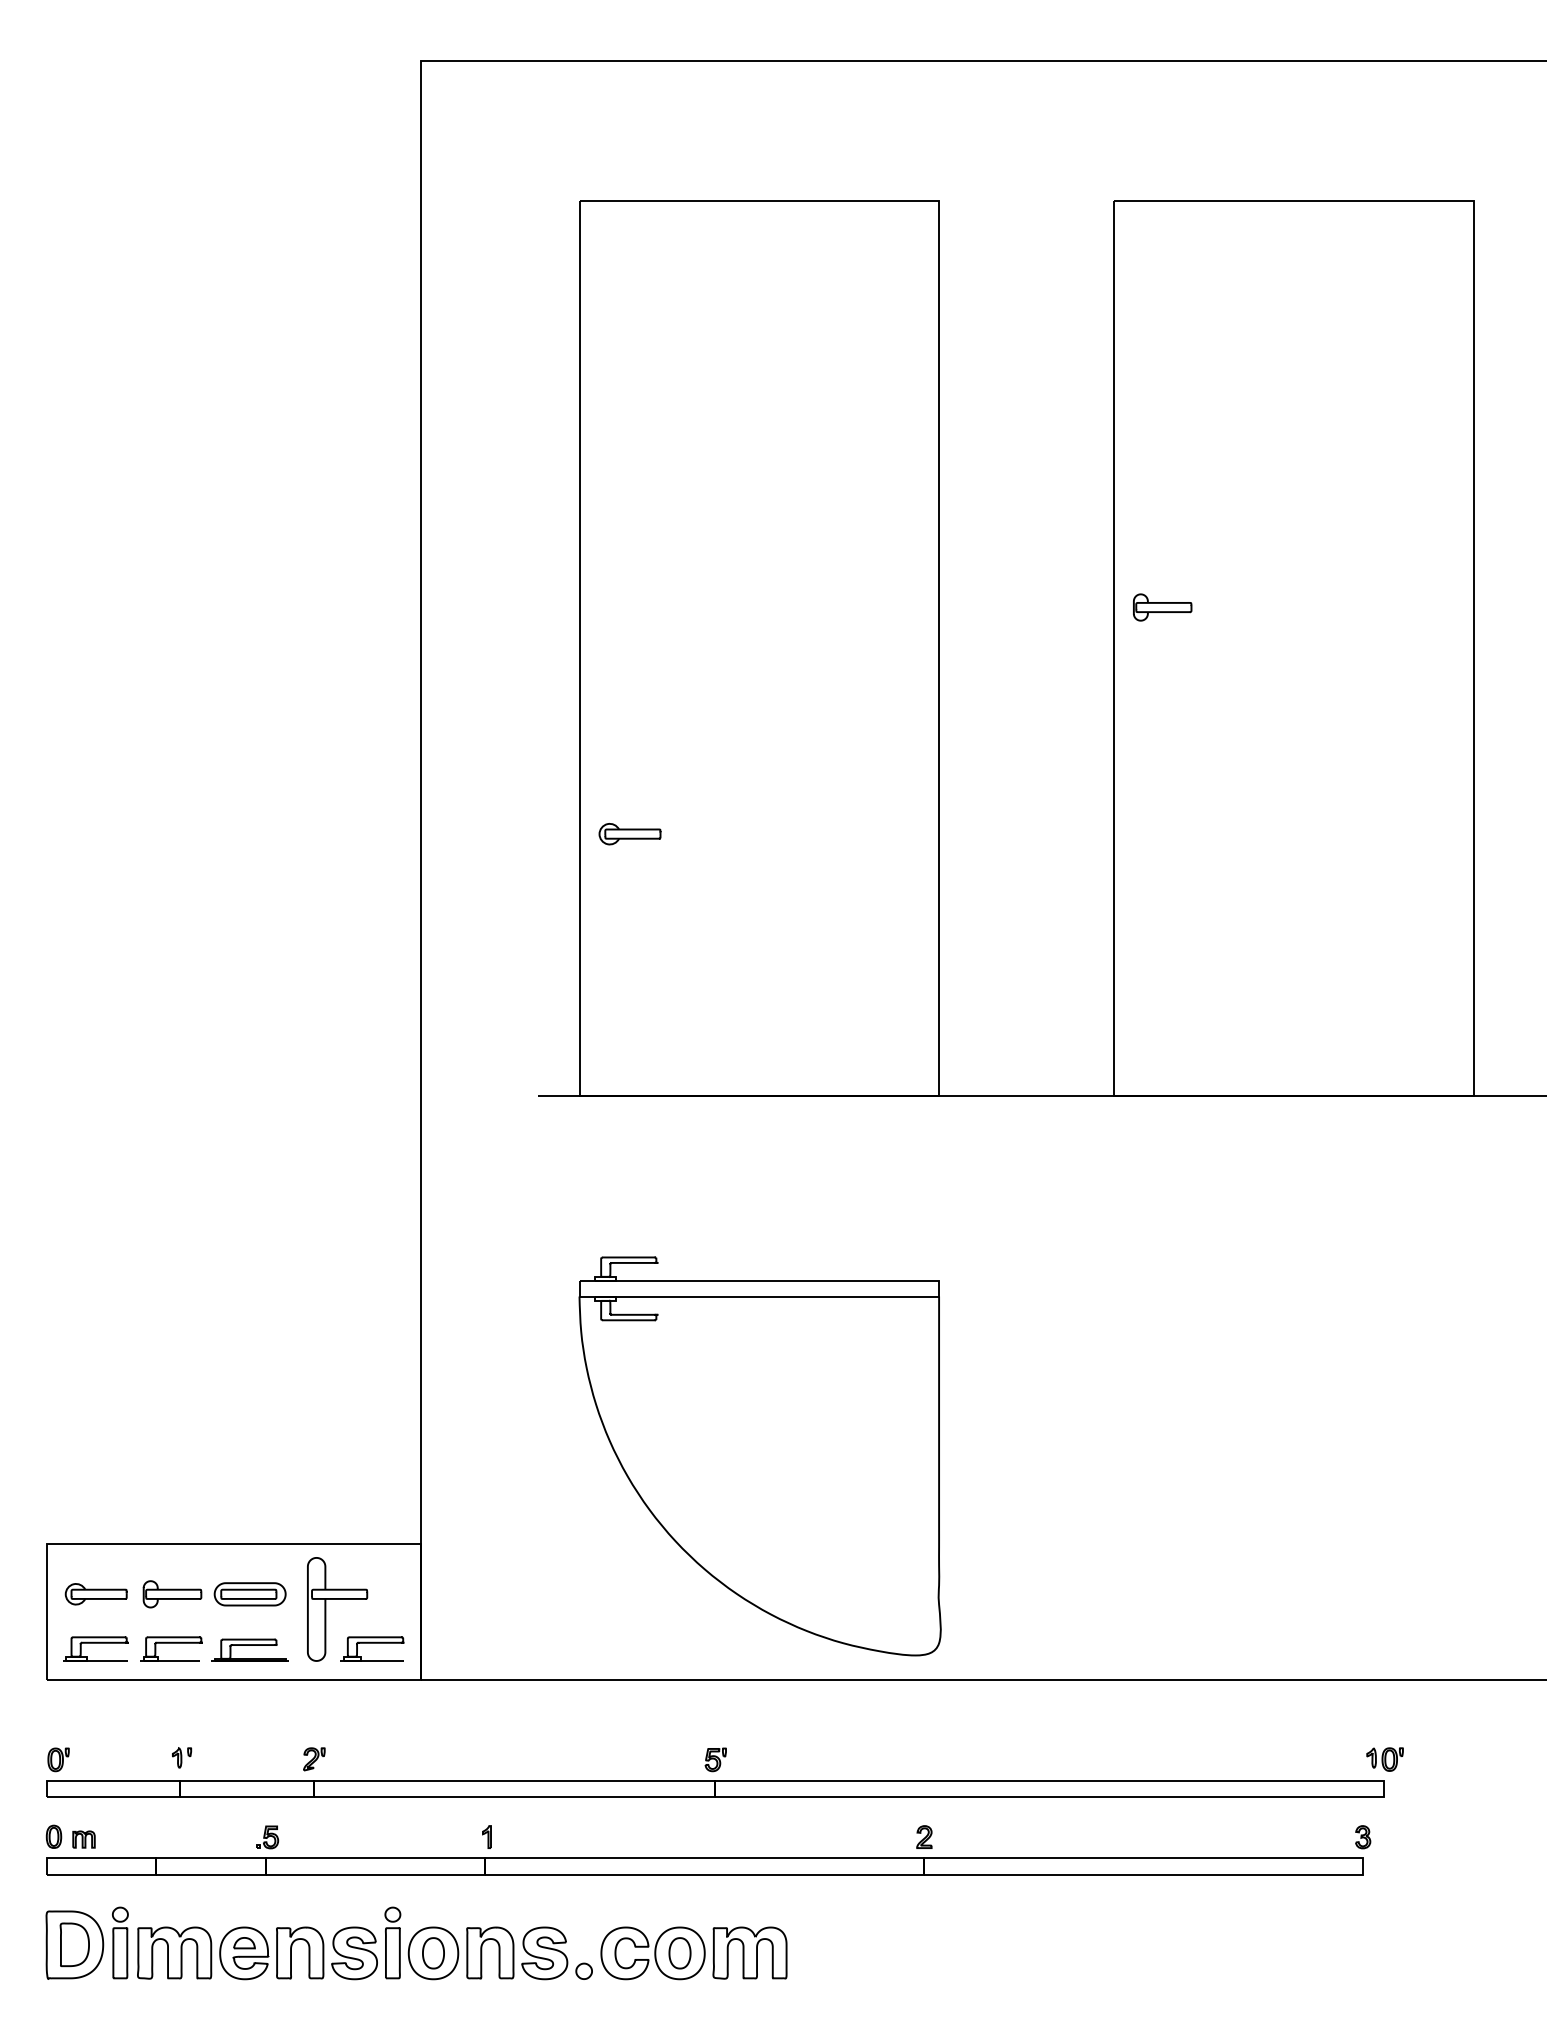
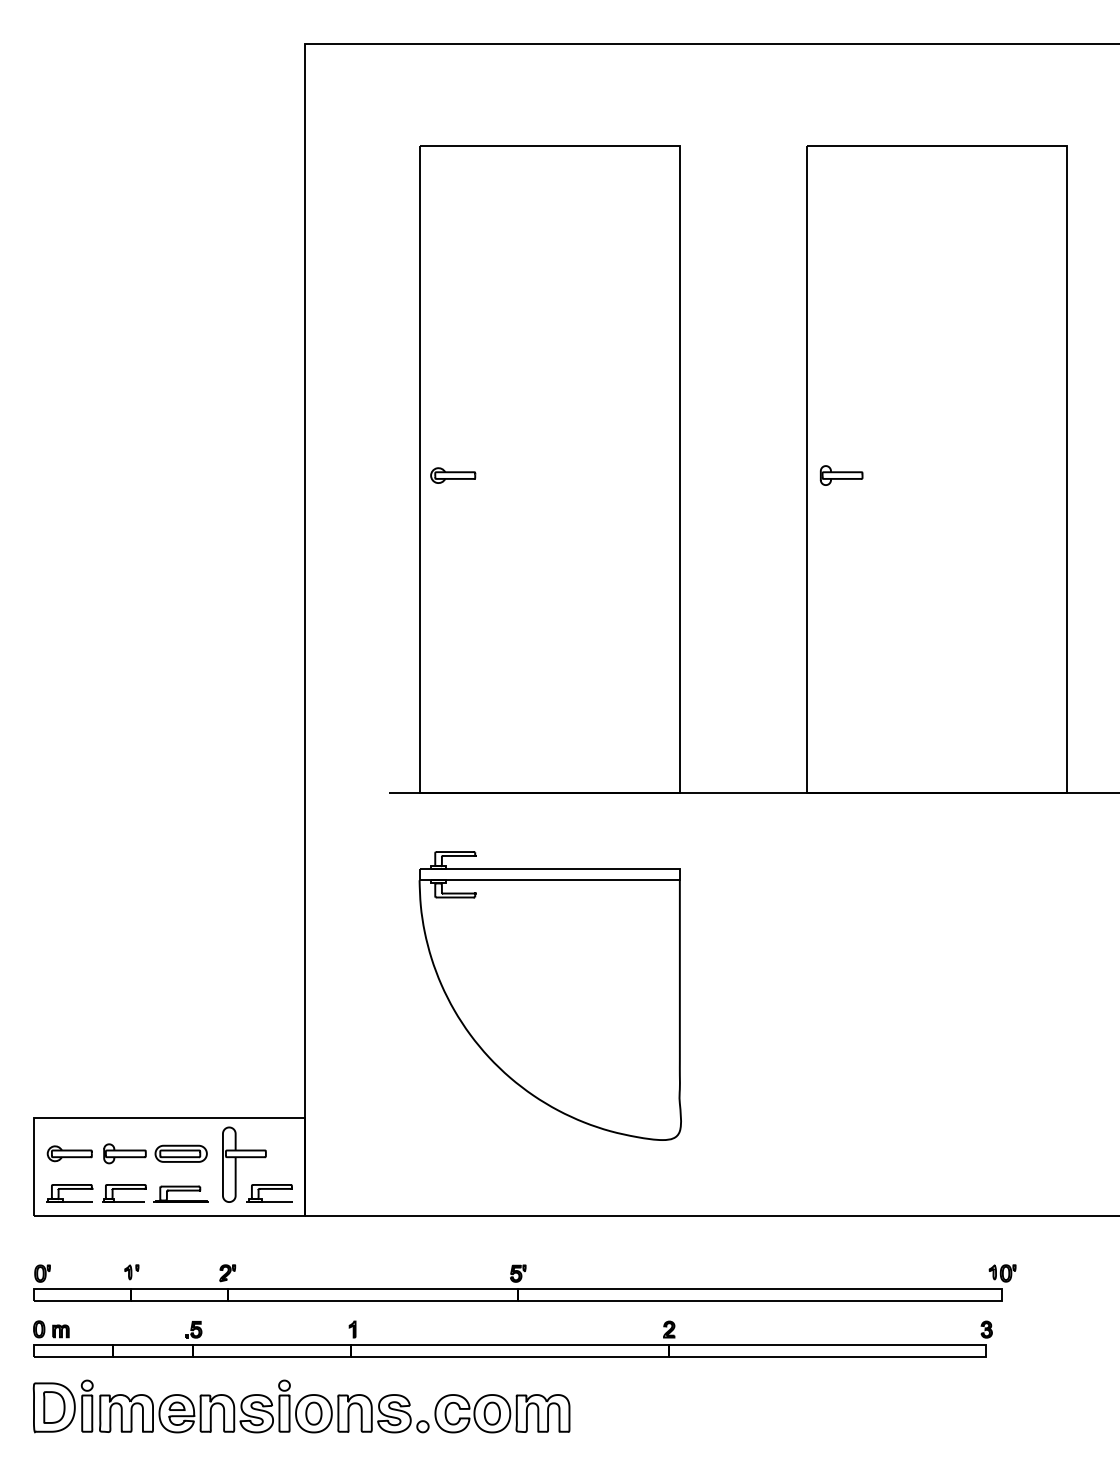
part: (1162, 607) -> (841, 475), moved
part: (630, 833) -> (453, 475), moved
part: (758, 1455) -> (549, 995), moved

